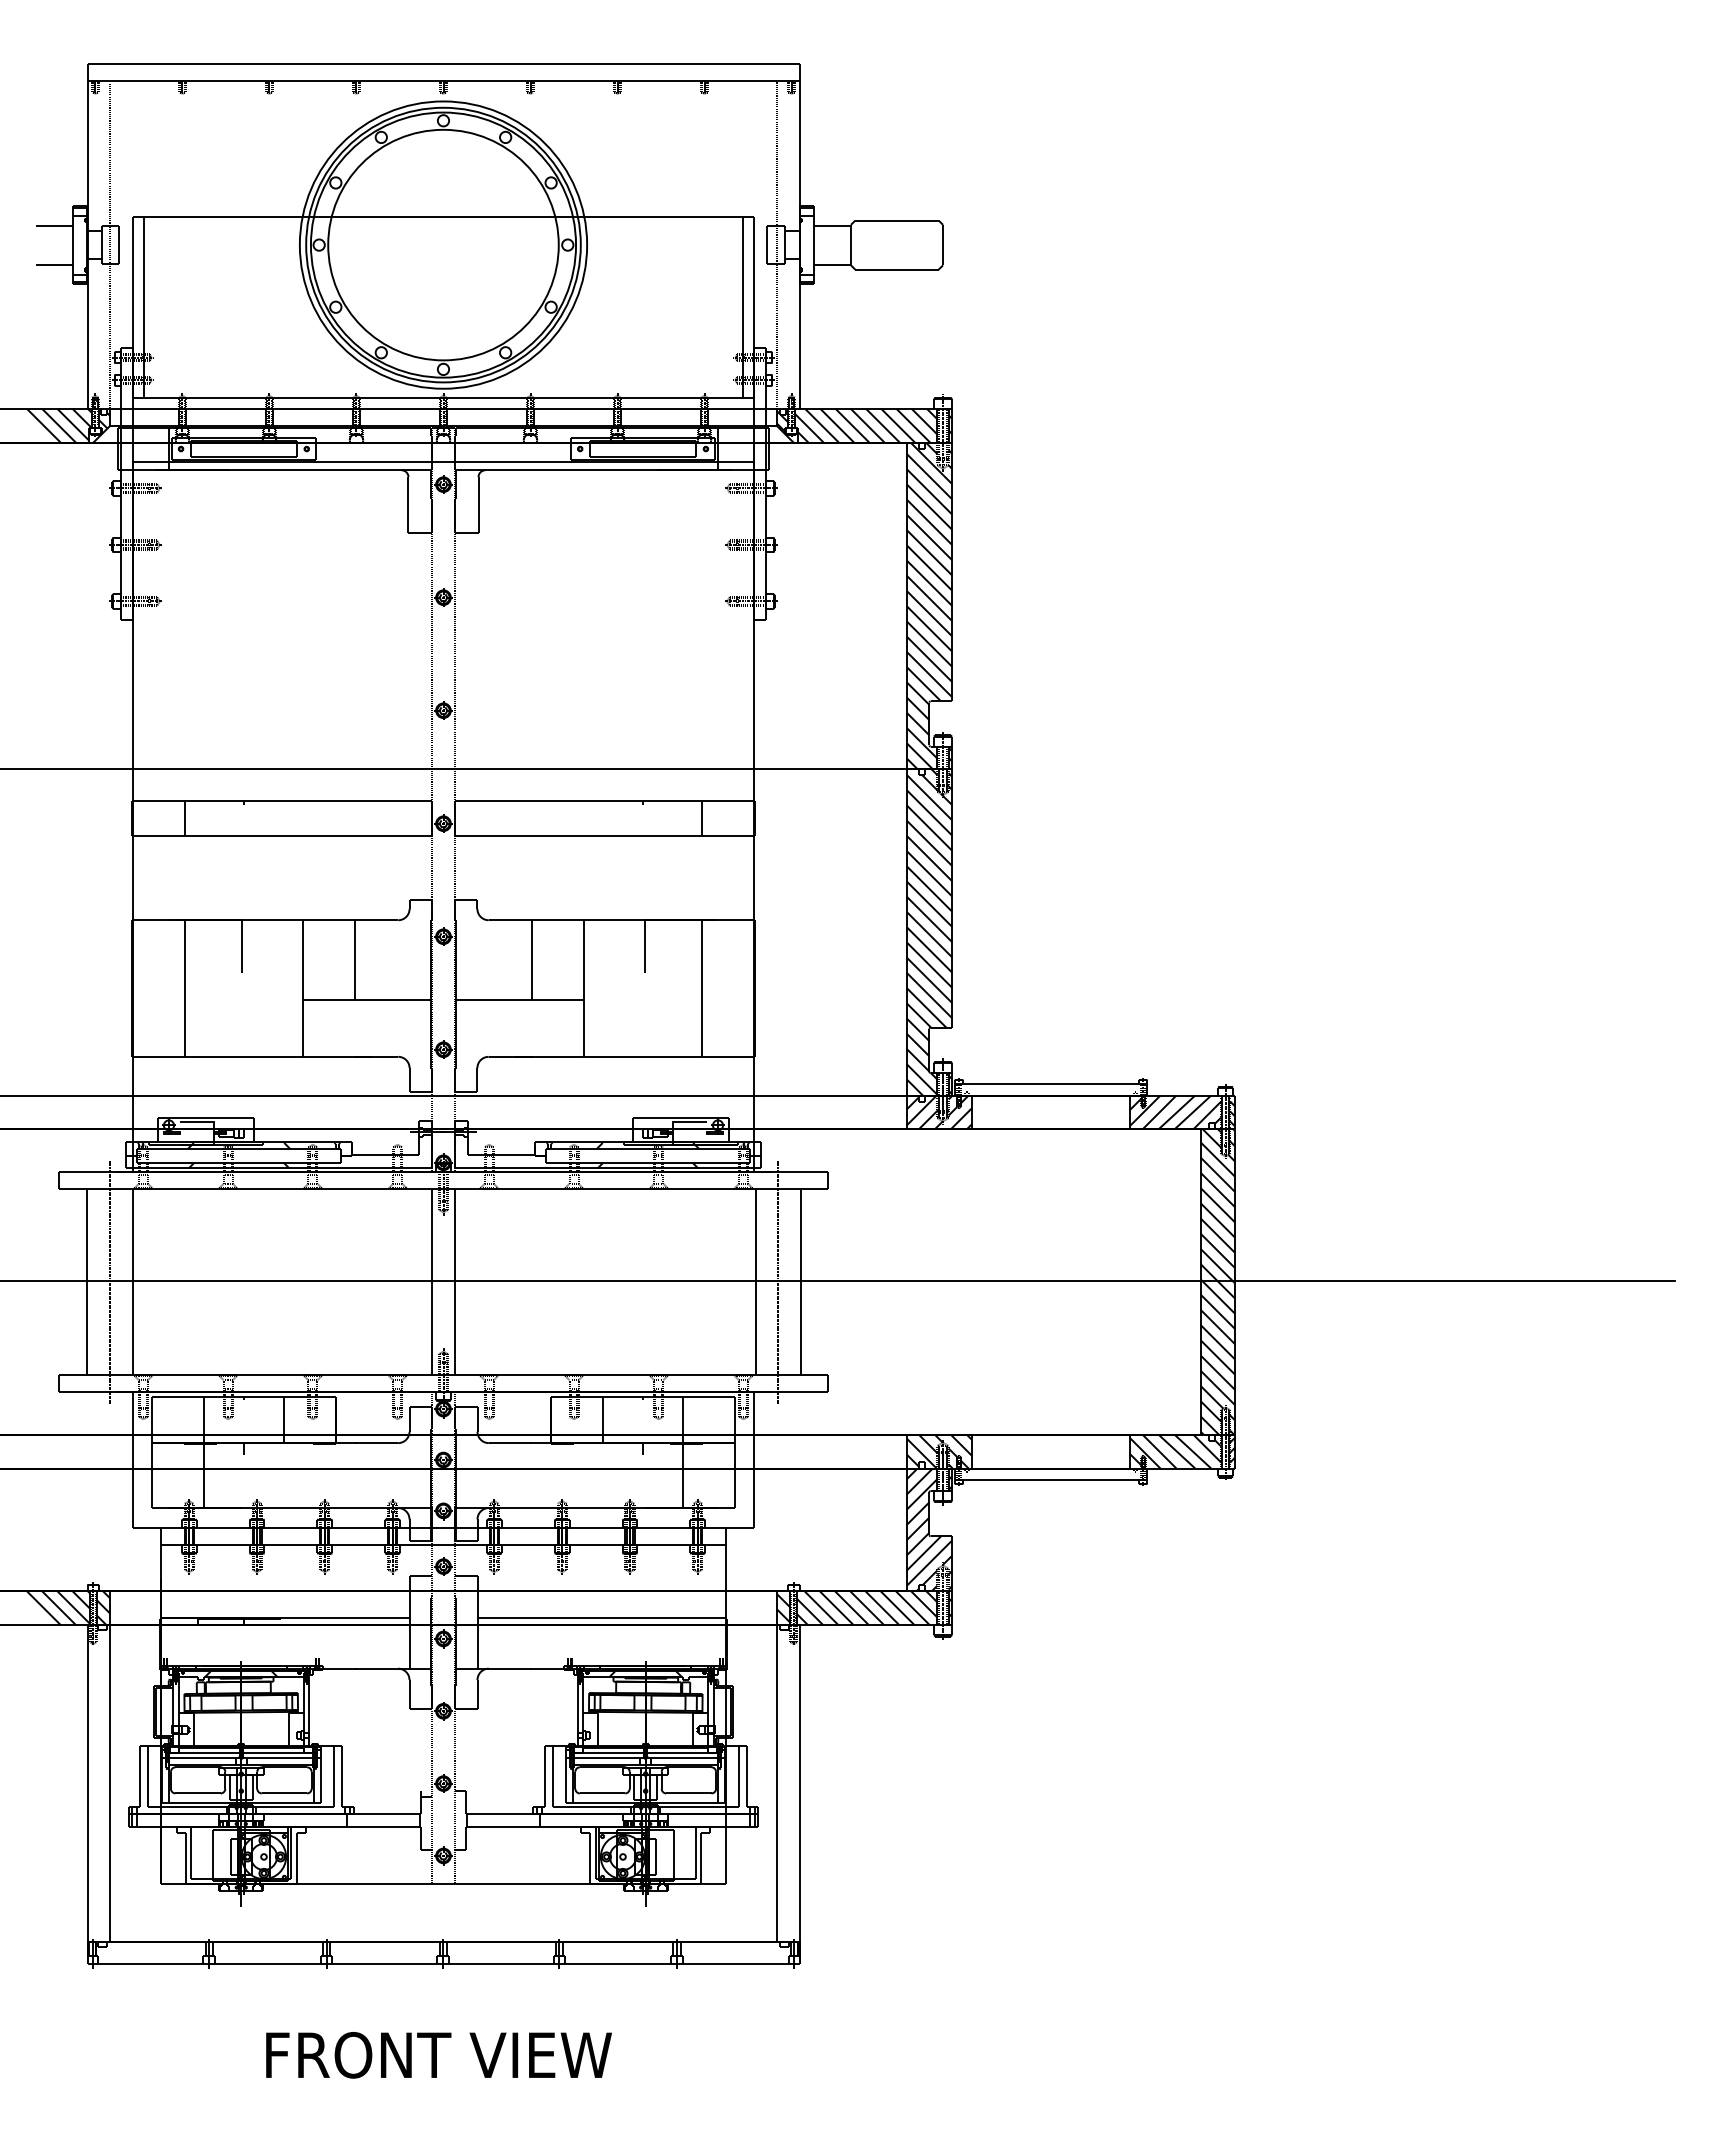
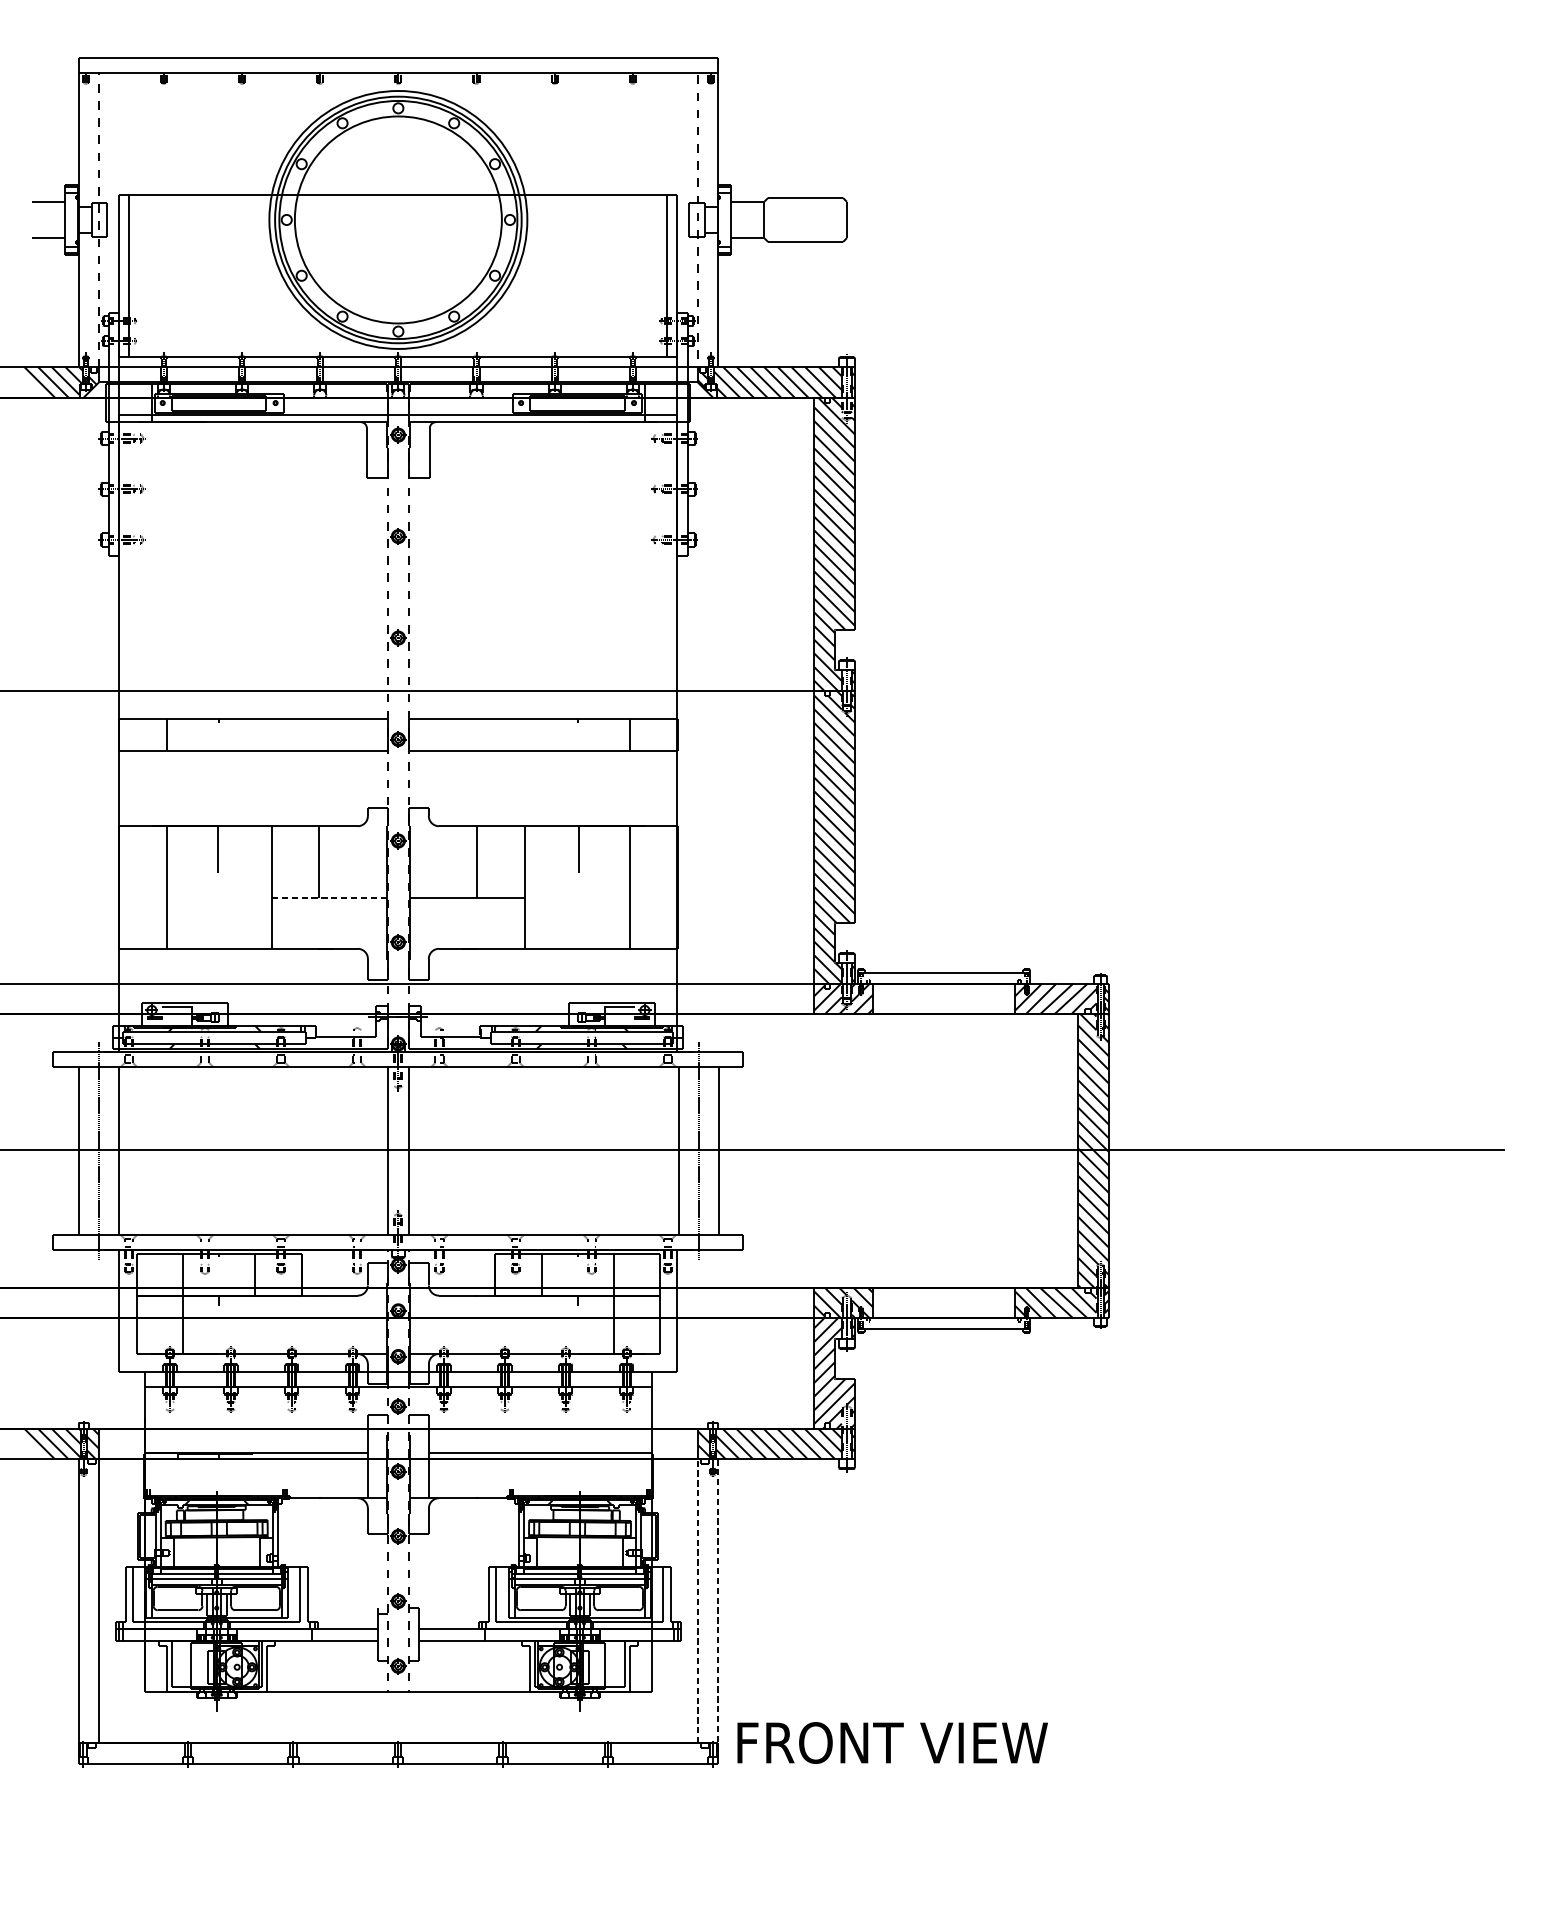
line: (367, 1000) -> (330, 898), solid -> dashed
line: (776, 1783) -> (697, 1601), solid -> dashed
line: (799, 1784) -> (718, 1602), solid -> dashed
text: (438, 2055) -> (892, 1743), moved

